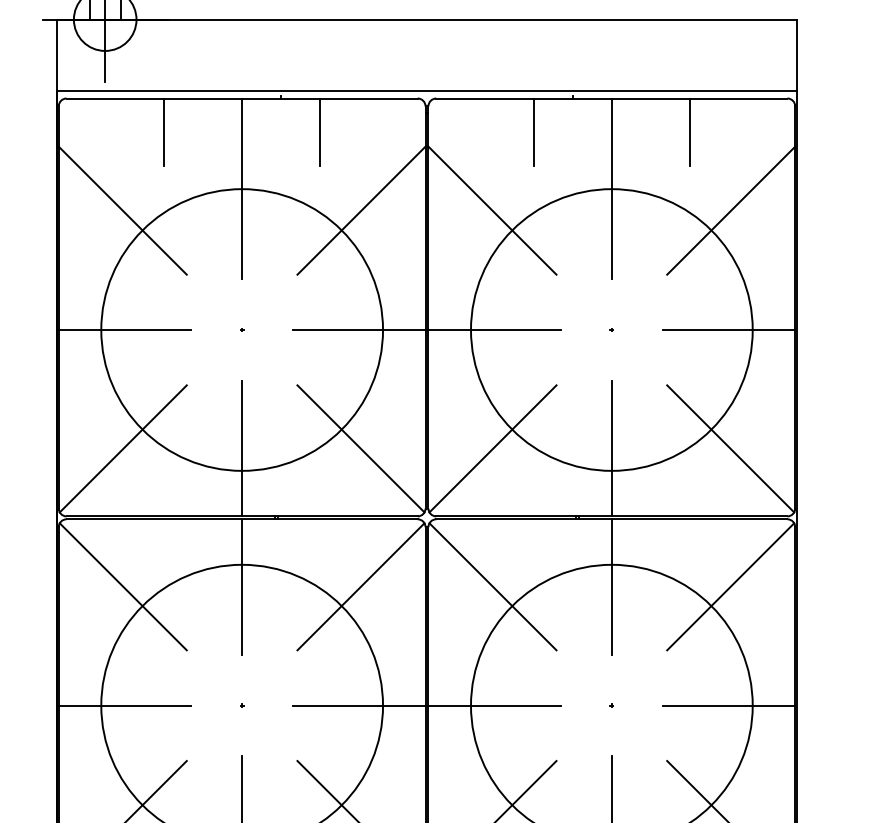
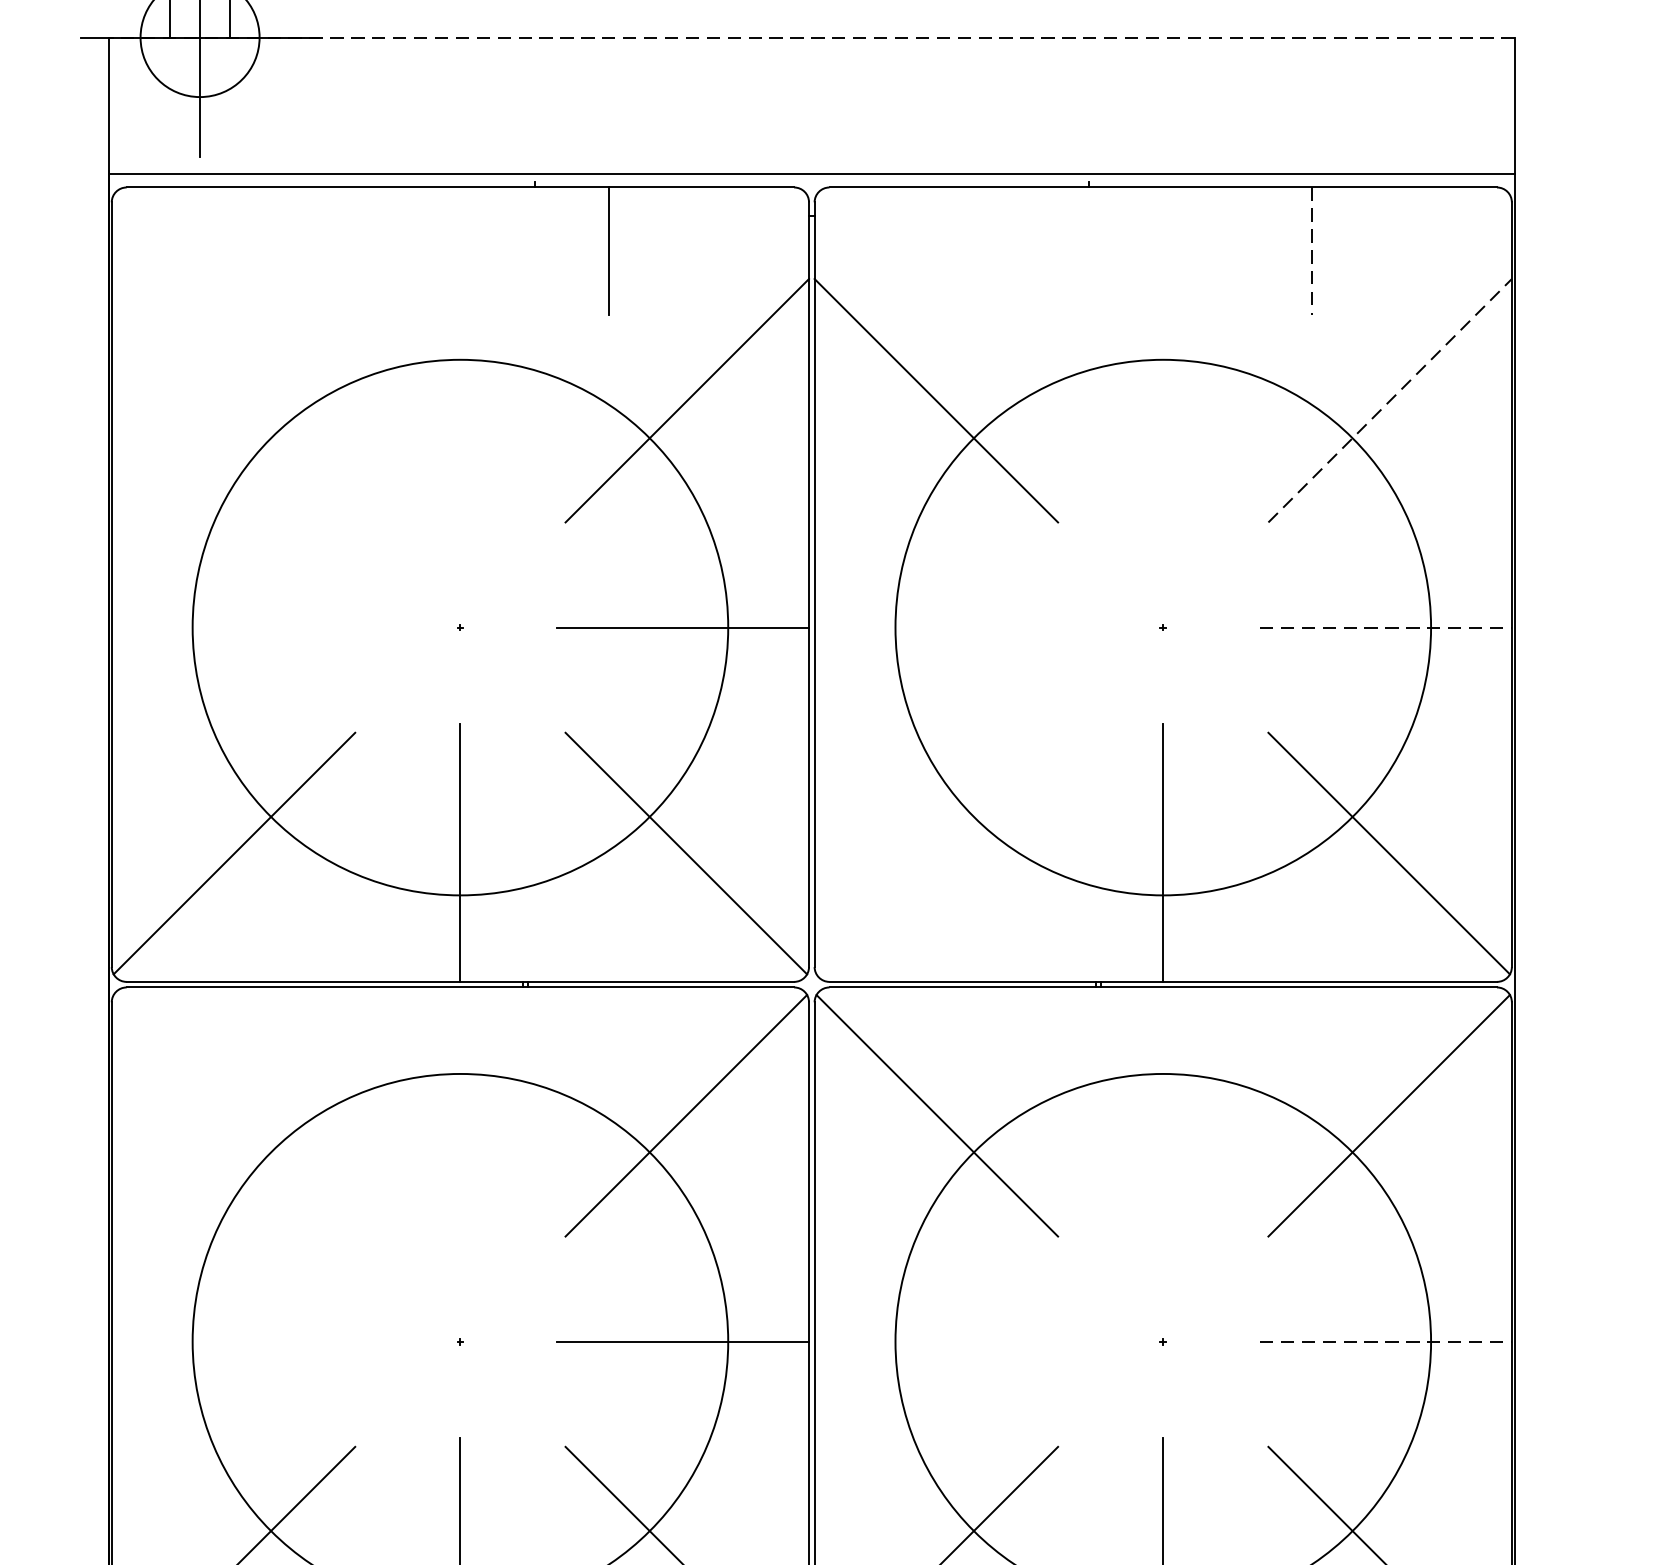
line: (427, 19) -> (812, 37), solid -> dashed
line: (163, 131) -> (310, 250), removed
line: (533, 131) -> (1014, 250), removed
line: (690, 132) -> (1312, 252), solid -> dashed
line: (242, 188) -> (461, 358), removed
line: (611, 188) -> (1162, 358), removed
line: (122, 210) -> (232, 400), removed
line: (731, 210) -> (1390, 400), solid -> dashed
line: (124, 330) -> (236, 628), removed
line: (494, 330) -> (940, 628), removed
line: (729, 330) -> (1386, 628), solid -> dashed
line: (492, 448) -> (936, 852), removed
line: (122, 586) -> (232, 1115), removed
line: (242, 586) -> (461, 1115), removed
line: (611, 586) -> (1162, 1115), removed
line: (124, 705) -> (236, 1341), removed
line: (494, 705) -> (940, 1341), removed
line: (729, 705) -> (1386, 1341), solid -> dashed

